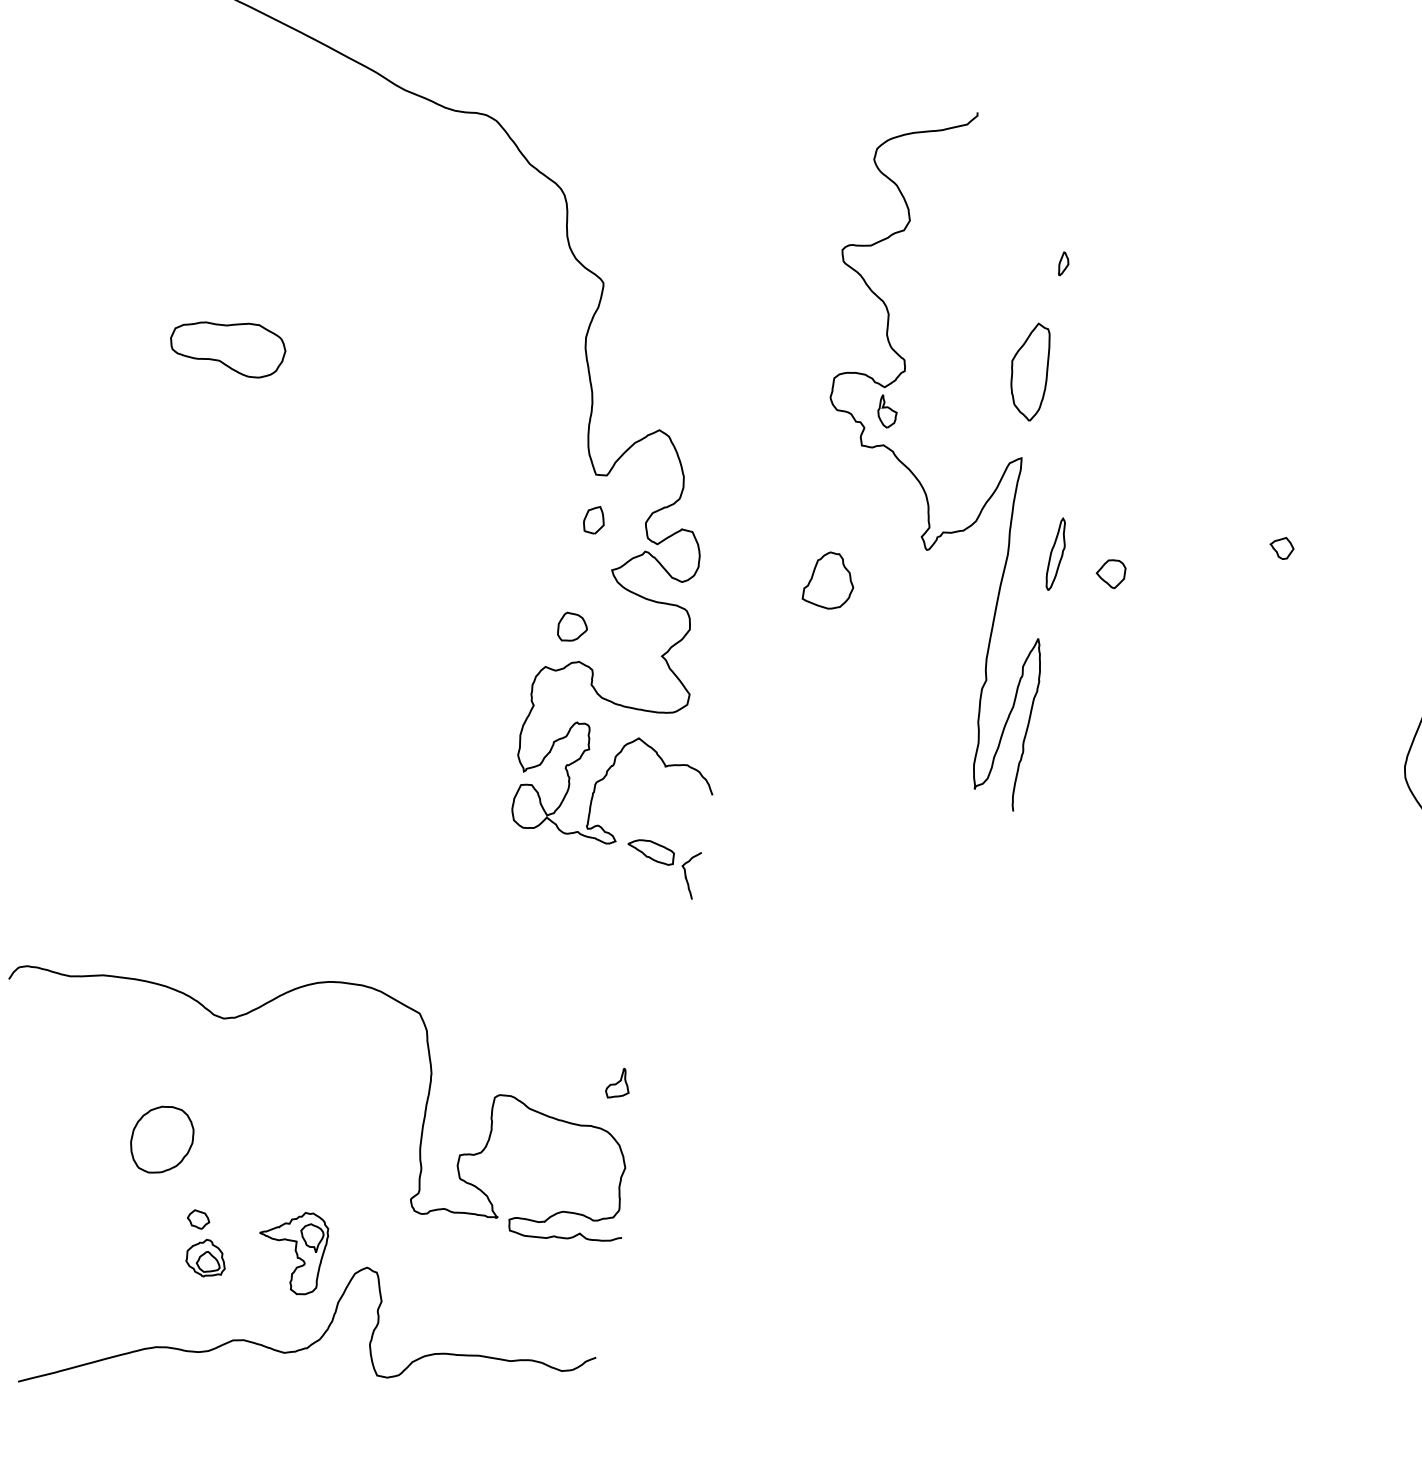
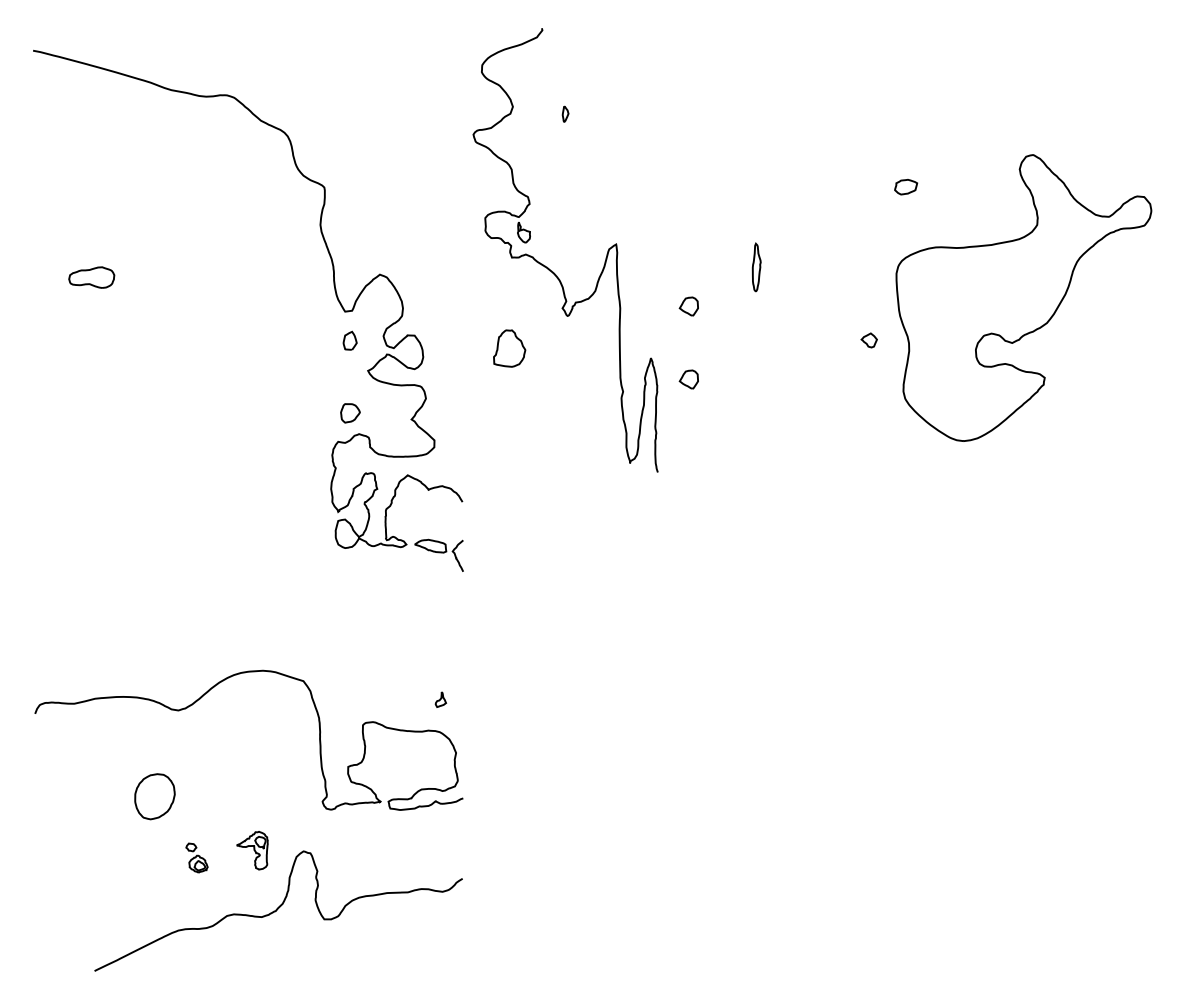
part: (1063, 263) -> (565, 113), moved
part: (227, 345) -> (91, 277), size x0.6
part: (1029, 371) -> (609, 187), removed
part: (1280, 547) -> (868, 340), moved
part: (1056, 554) -> (756, 267), moved
part: (1087, 682) -> (688, 379), added
part: (618, 1083) -> (440, 699), size x0.7
part: (205, 1243) -> (196, 857), size x0.7
part: (291, 1250) -> (252, 850), size x0.7

